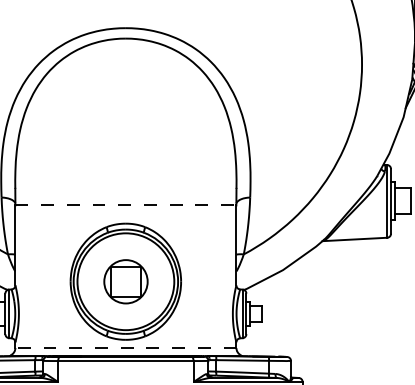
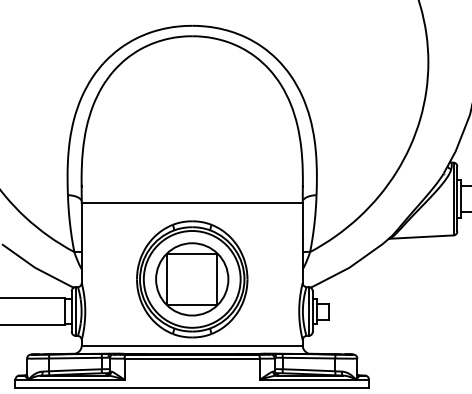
line: (126, 205) -> (192, 203), dashed -> solid
part: (126, 281) -> (192, 279), size x1.67
line: (125, 347) -> (191, 345), dashed -> solid

